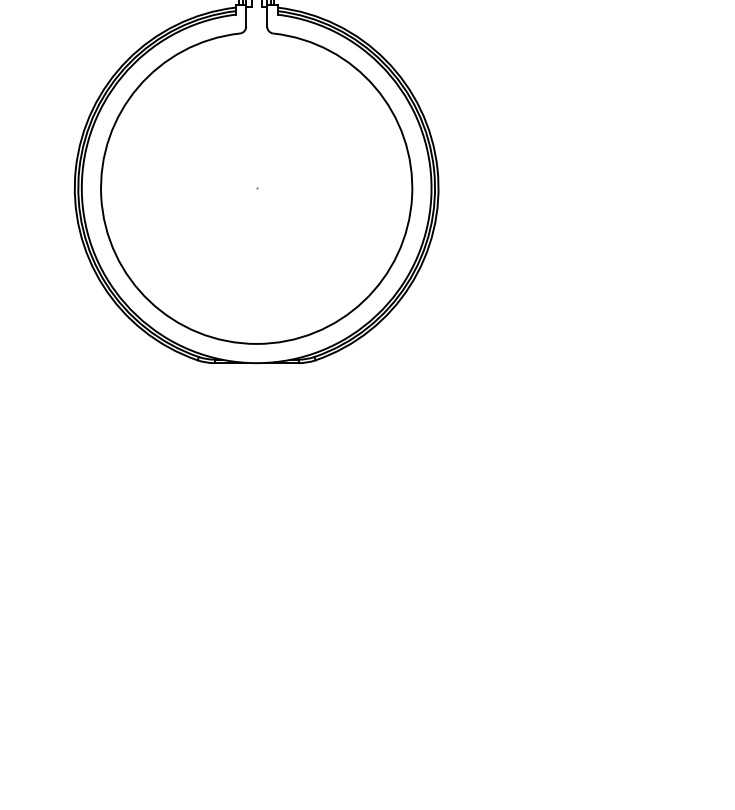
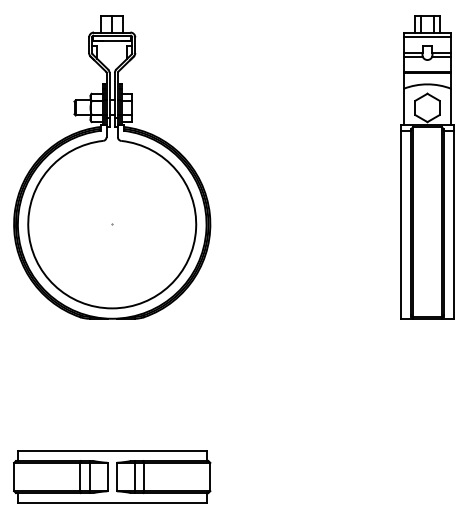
part: (257, 655) -> (112, 476), added

